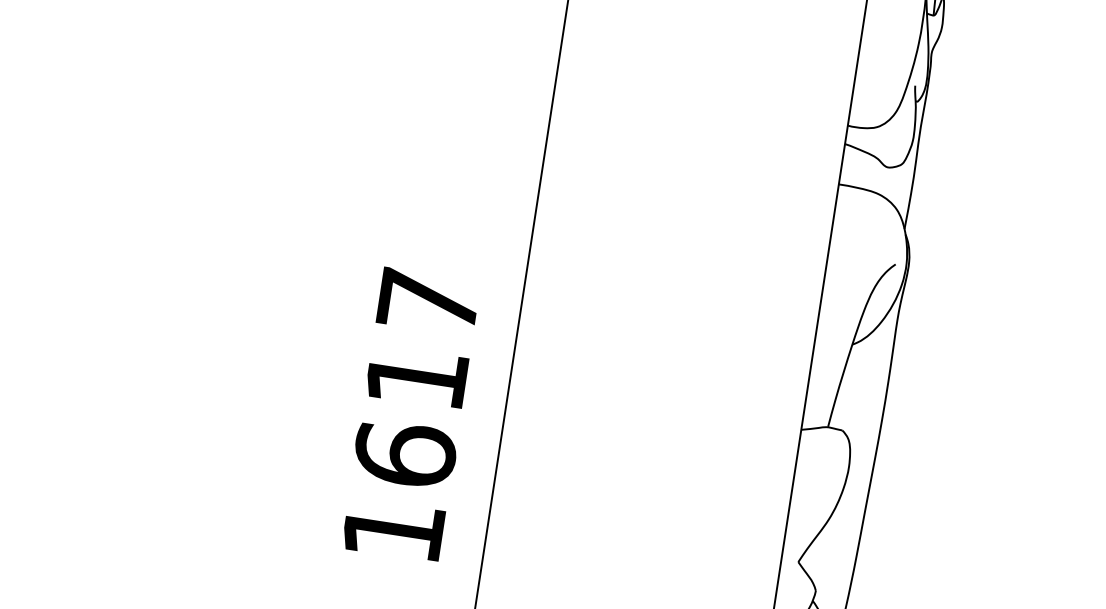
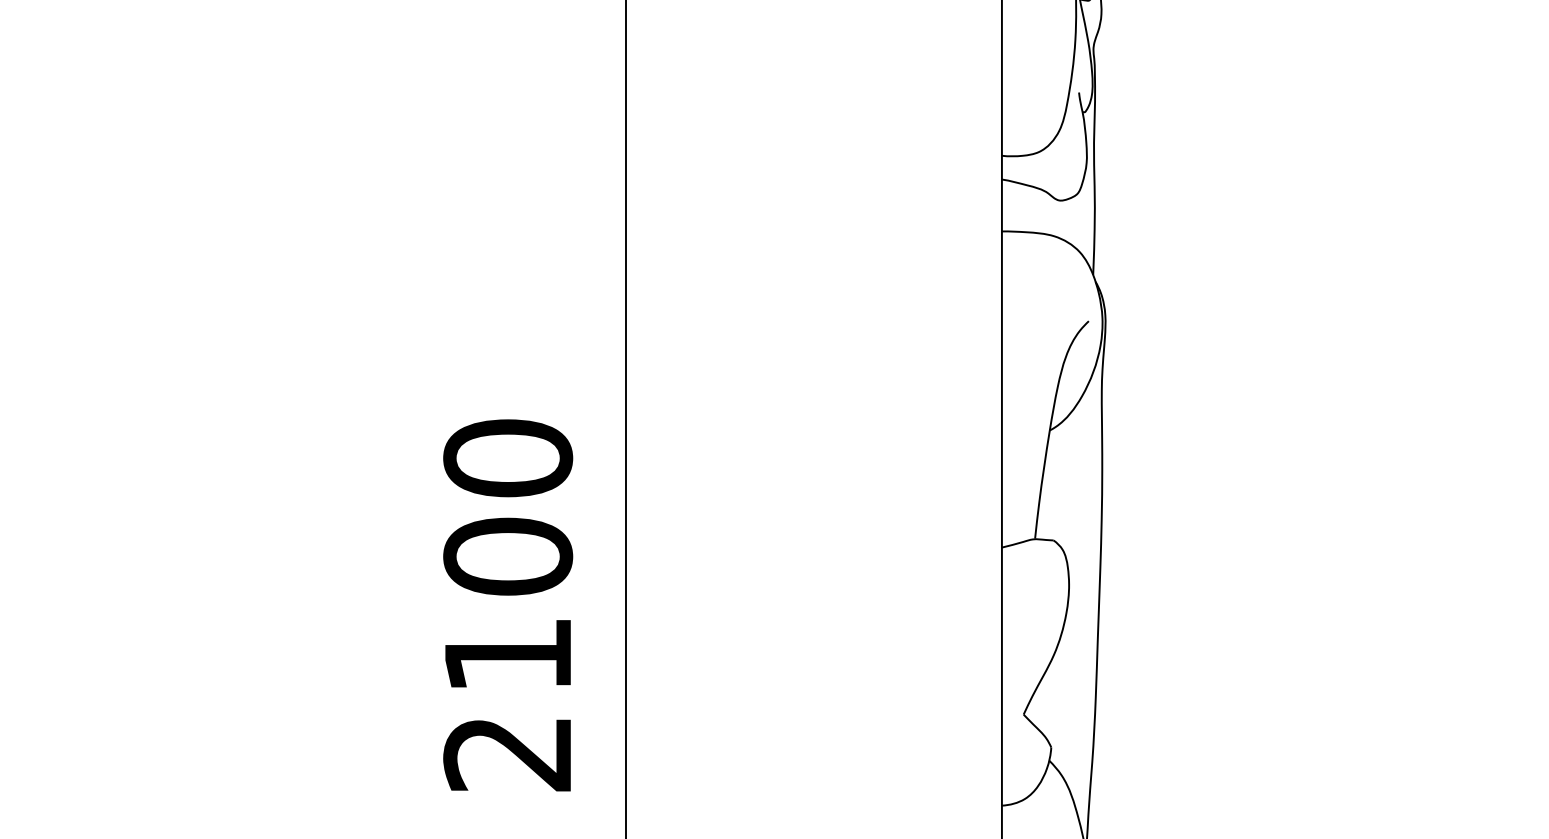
text: (411, 416) -> (508, 605), 1617 -> 2100

